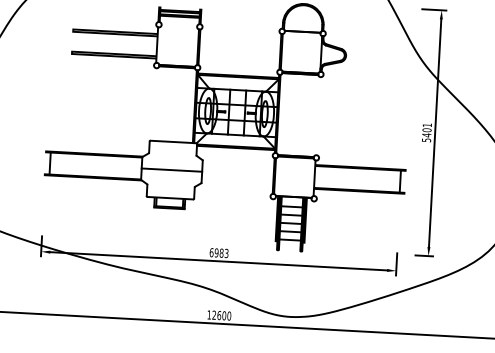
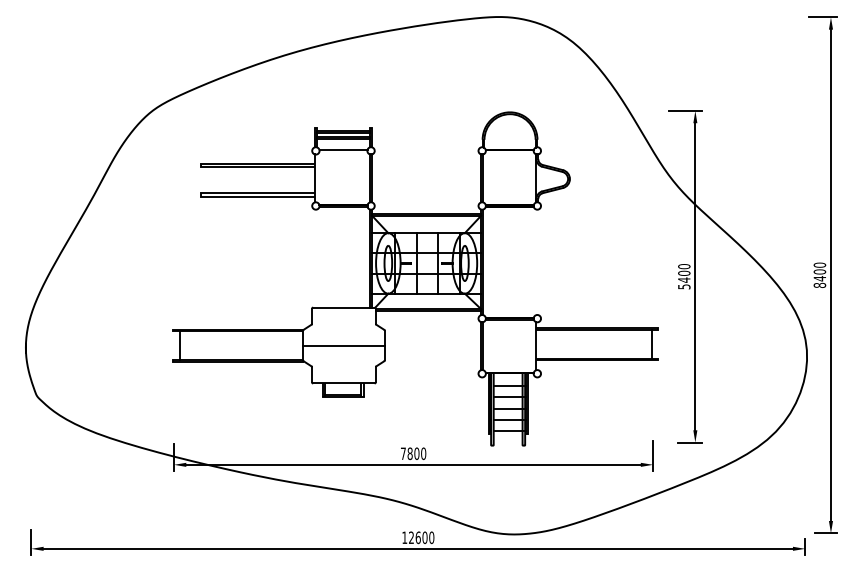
line: (179, 25) -> (343, 150), added
text: (427, 125) -> (684, 266), 5401 -> 5400
text: (219, 252) -> (413, 453), 6983 -> 7800

